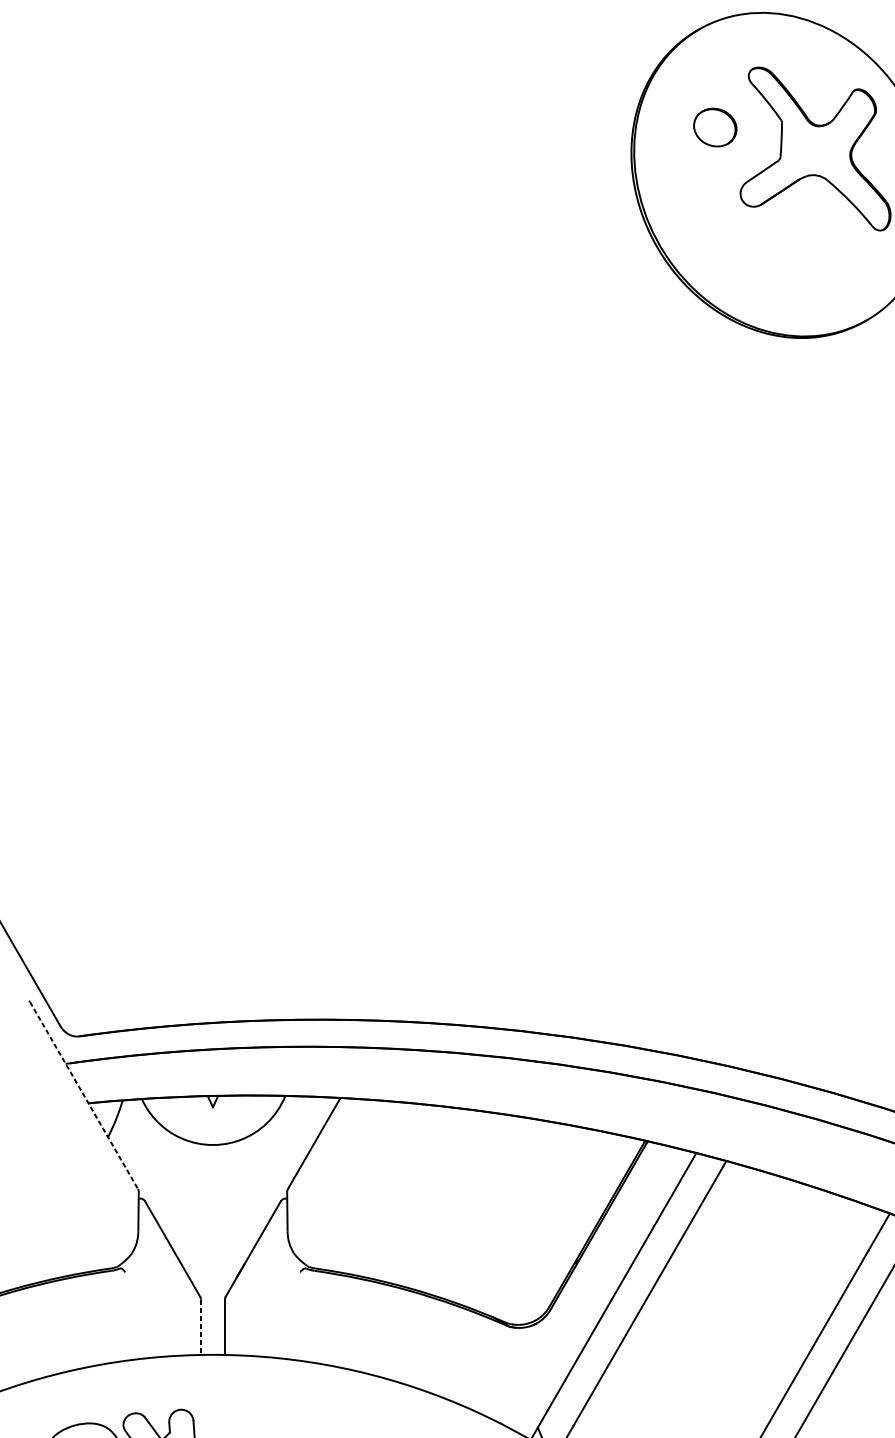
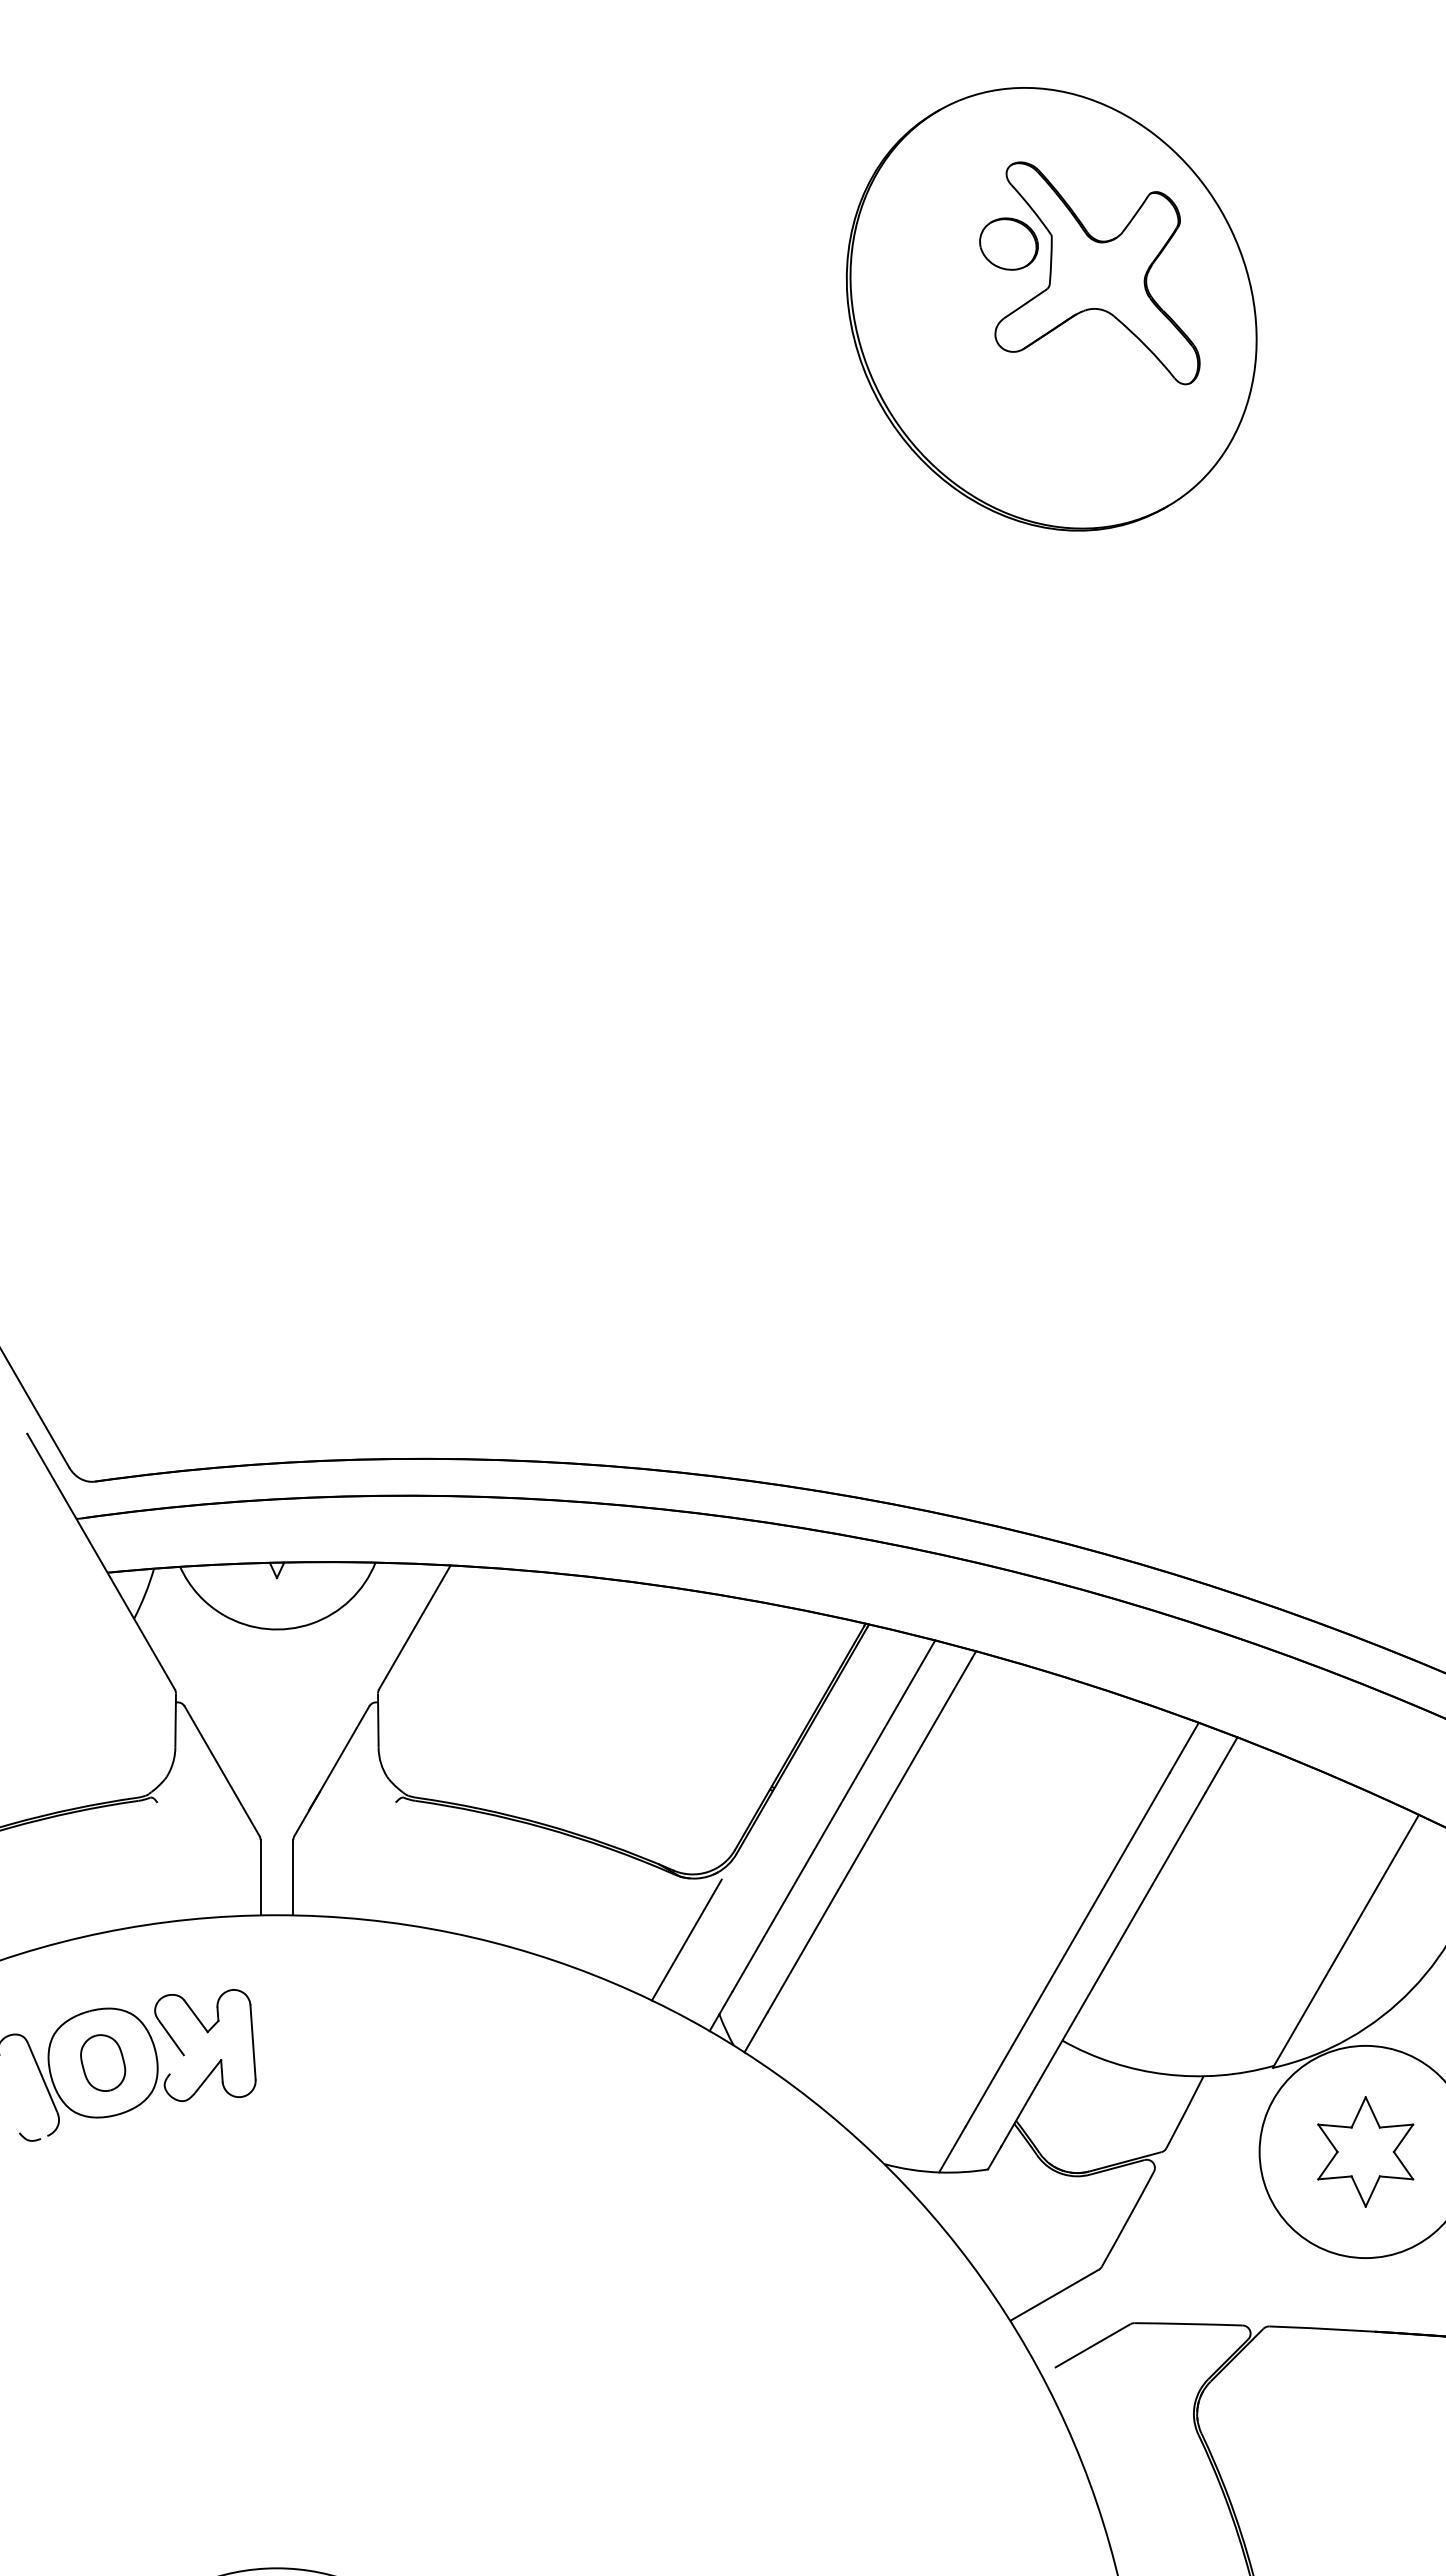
part: (714, 127) -> (1008, 243), moved
line: (84, 1095) -> (101, 1562), dashed -> solid
line: (200, 1327) -> (260, 1877), dashed -> solid
line: (513, 1372) -> (686, 1939), added

